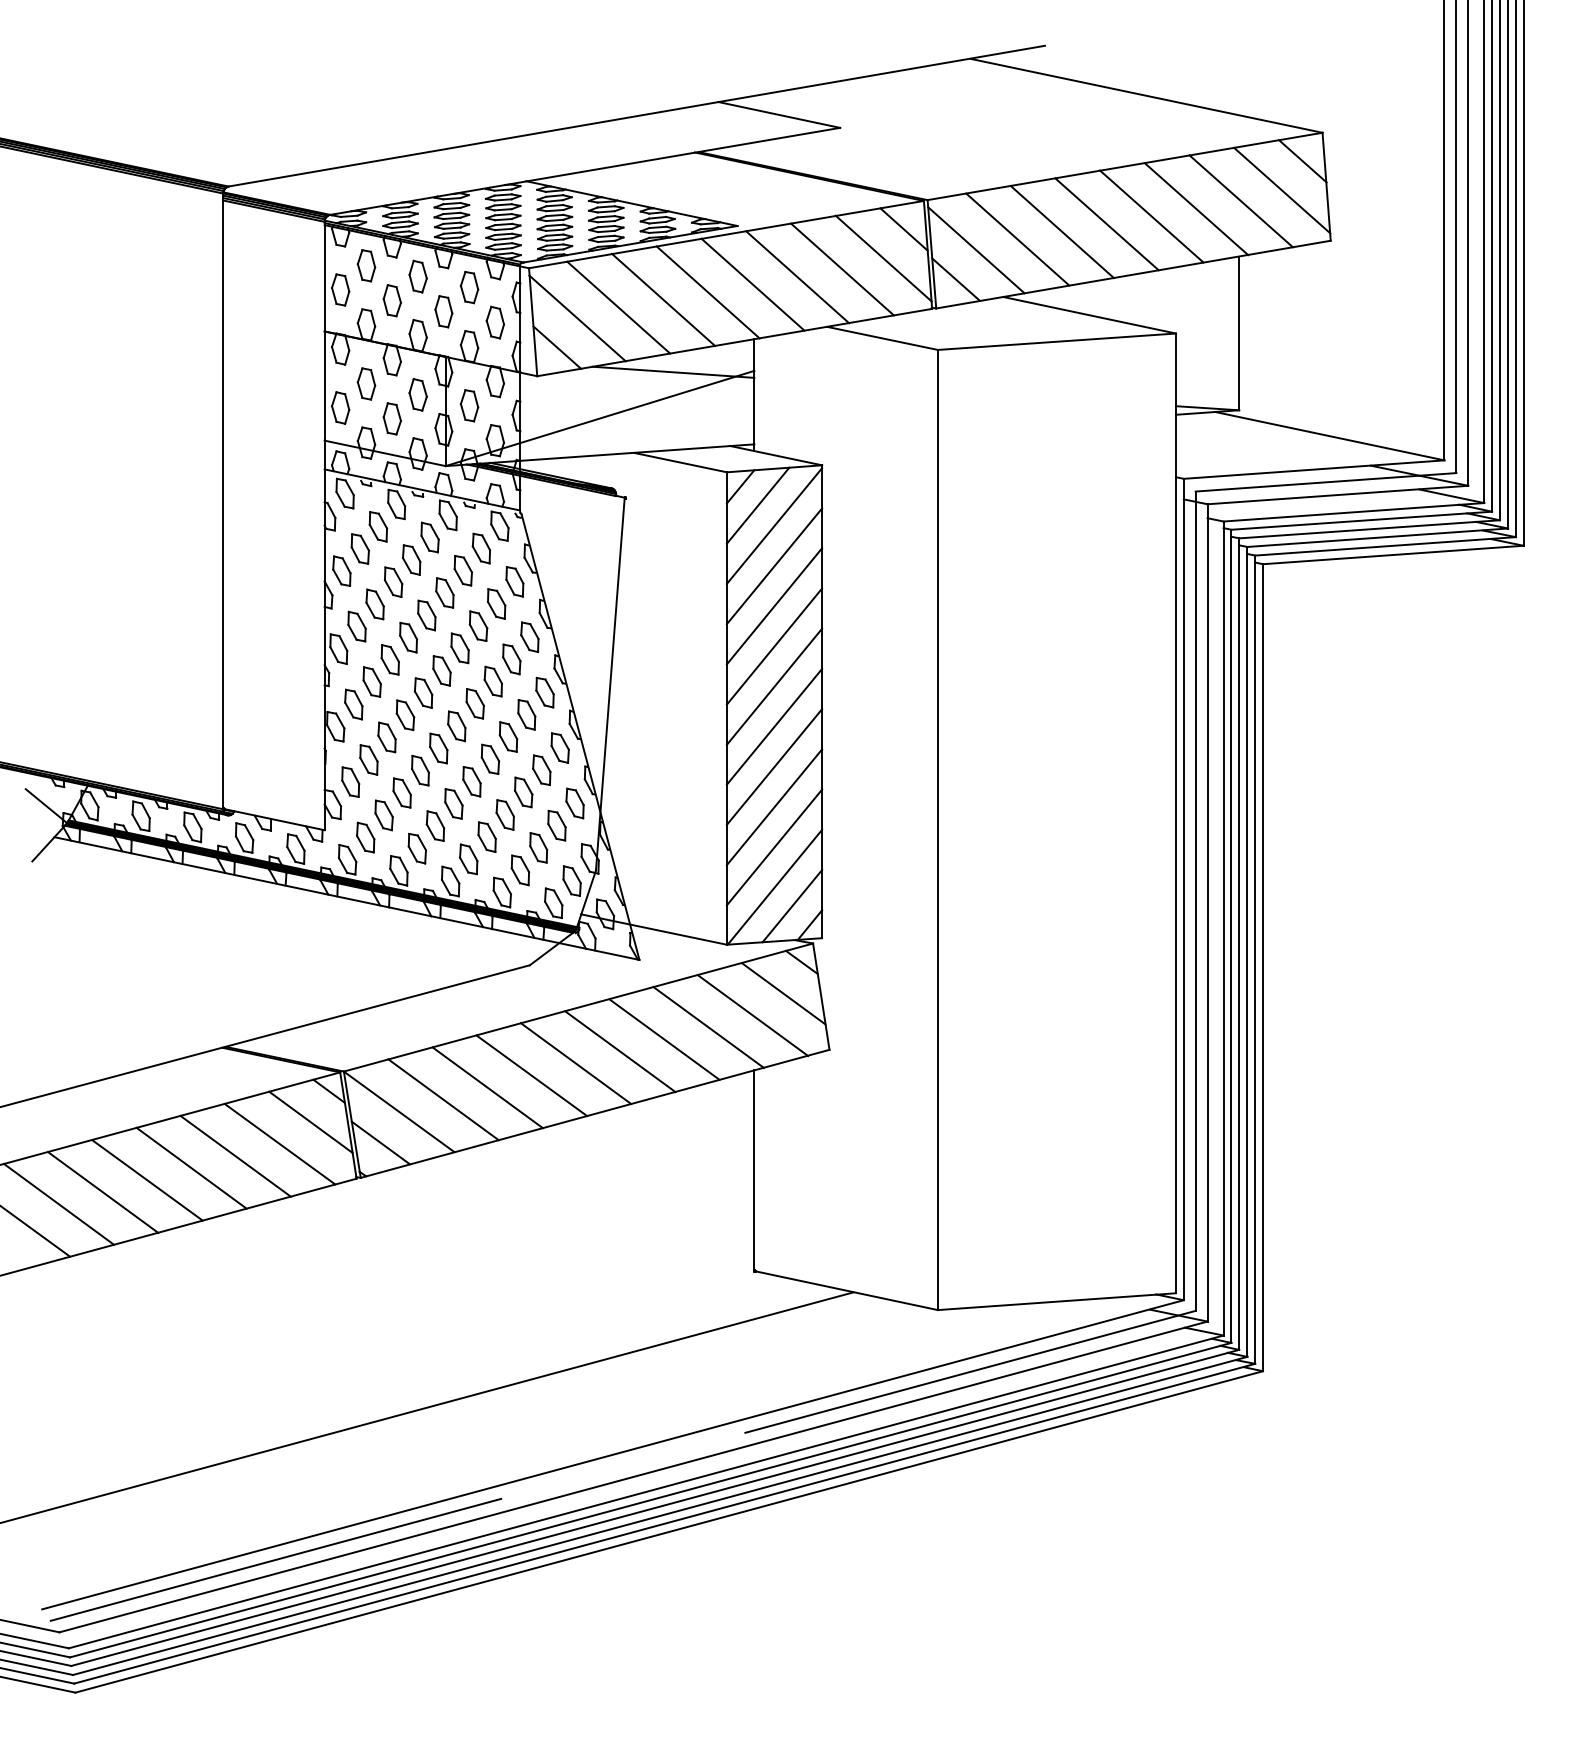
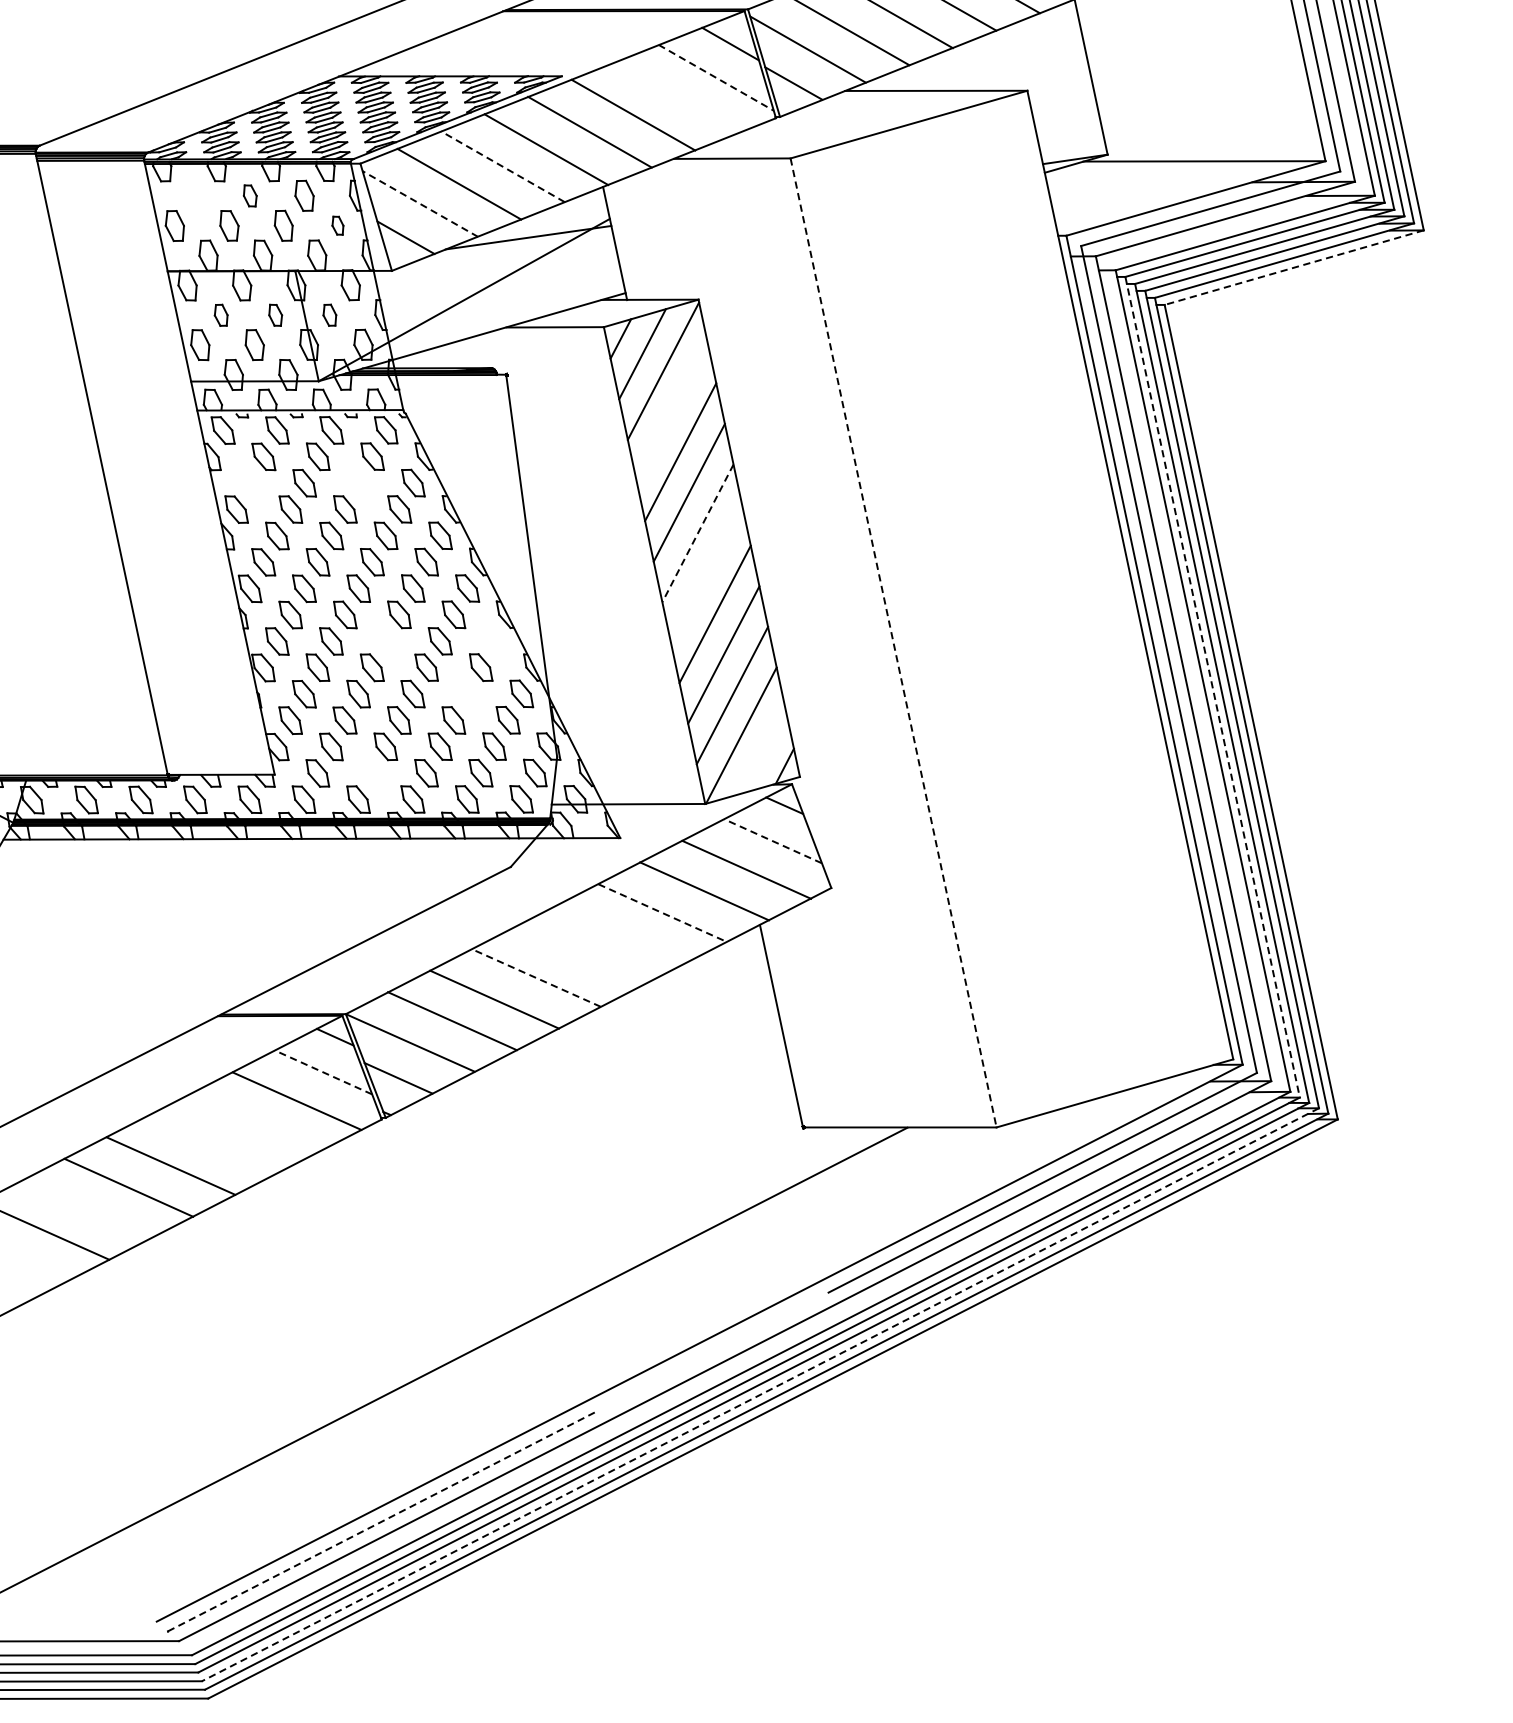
line: (884, 258) -> (717, 77), solid -> dashed
part: (366, 265) -> (195, 195), removed
line: (841, 269) -> (676, 97), removed
part: (417, 276) -> (249, 195), size x0.7
line: (663, 299) -> (502, 166), solid -> dashed
line: (577, 318) -> (420, 204), solid -> dashed
part: (494, 322) -> (337, 225), size x0.6
part: (366, 383) -> (221, 314), size x0.7
part: (417, 394) -> (274, 315), size x0.7
part: (469, 405) -> (329, 314), size x0.7
part: (359, 548) -> (249, 482), removed
line: (1393, 554) -> (1294, 267), solid -> dashed
line: (774, 566) -> (672, 412), removed
part: (462, 570) -> (358, 483), removed
line: (774, 687) -> (698, 534), solid -> dashed
part: (456, 726) -> (385, 641), removed
line: (774, 726) -> (706, 573), removed
part: (559, 747) -> (493, 640), removed
part: (523, 792) -> (467, 693), removed
line: (937, 830) -> (893, 643), solid -> dashed
part: (416, 848) -> (371, 773), removed
line: (792, 906) -> (763, 751), removed
line: (1231, 936) -> (1212, 687), solid -> dashed
line: (783, 993) -> (772, 841), solid -> dashed
line: (664, 1039) -> (662, 913), solid -> dashed
line: (620, 1051) -> (620, 934), removed
line: (575, 1063) -> (577, 956), removed
line: (531, 1075) -> (536, 977), solid -> dashed
line: (310, 1122) -> (323, 1072), solid -> dashed
line: (235, 1155) -> (254, 1122), removed
line: (191, 1167) -> (212, 1143), removed
line: (59, 1203) -> (87, 1208), removed
line: (659, 1516) -> (759, 1395), solid -> dashed
line: (276, 1559) -> (382, 1521), solid -> dashed

